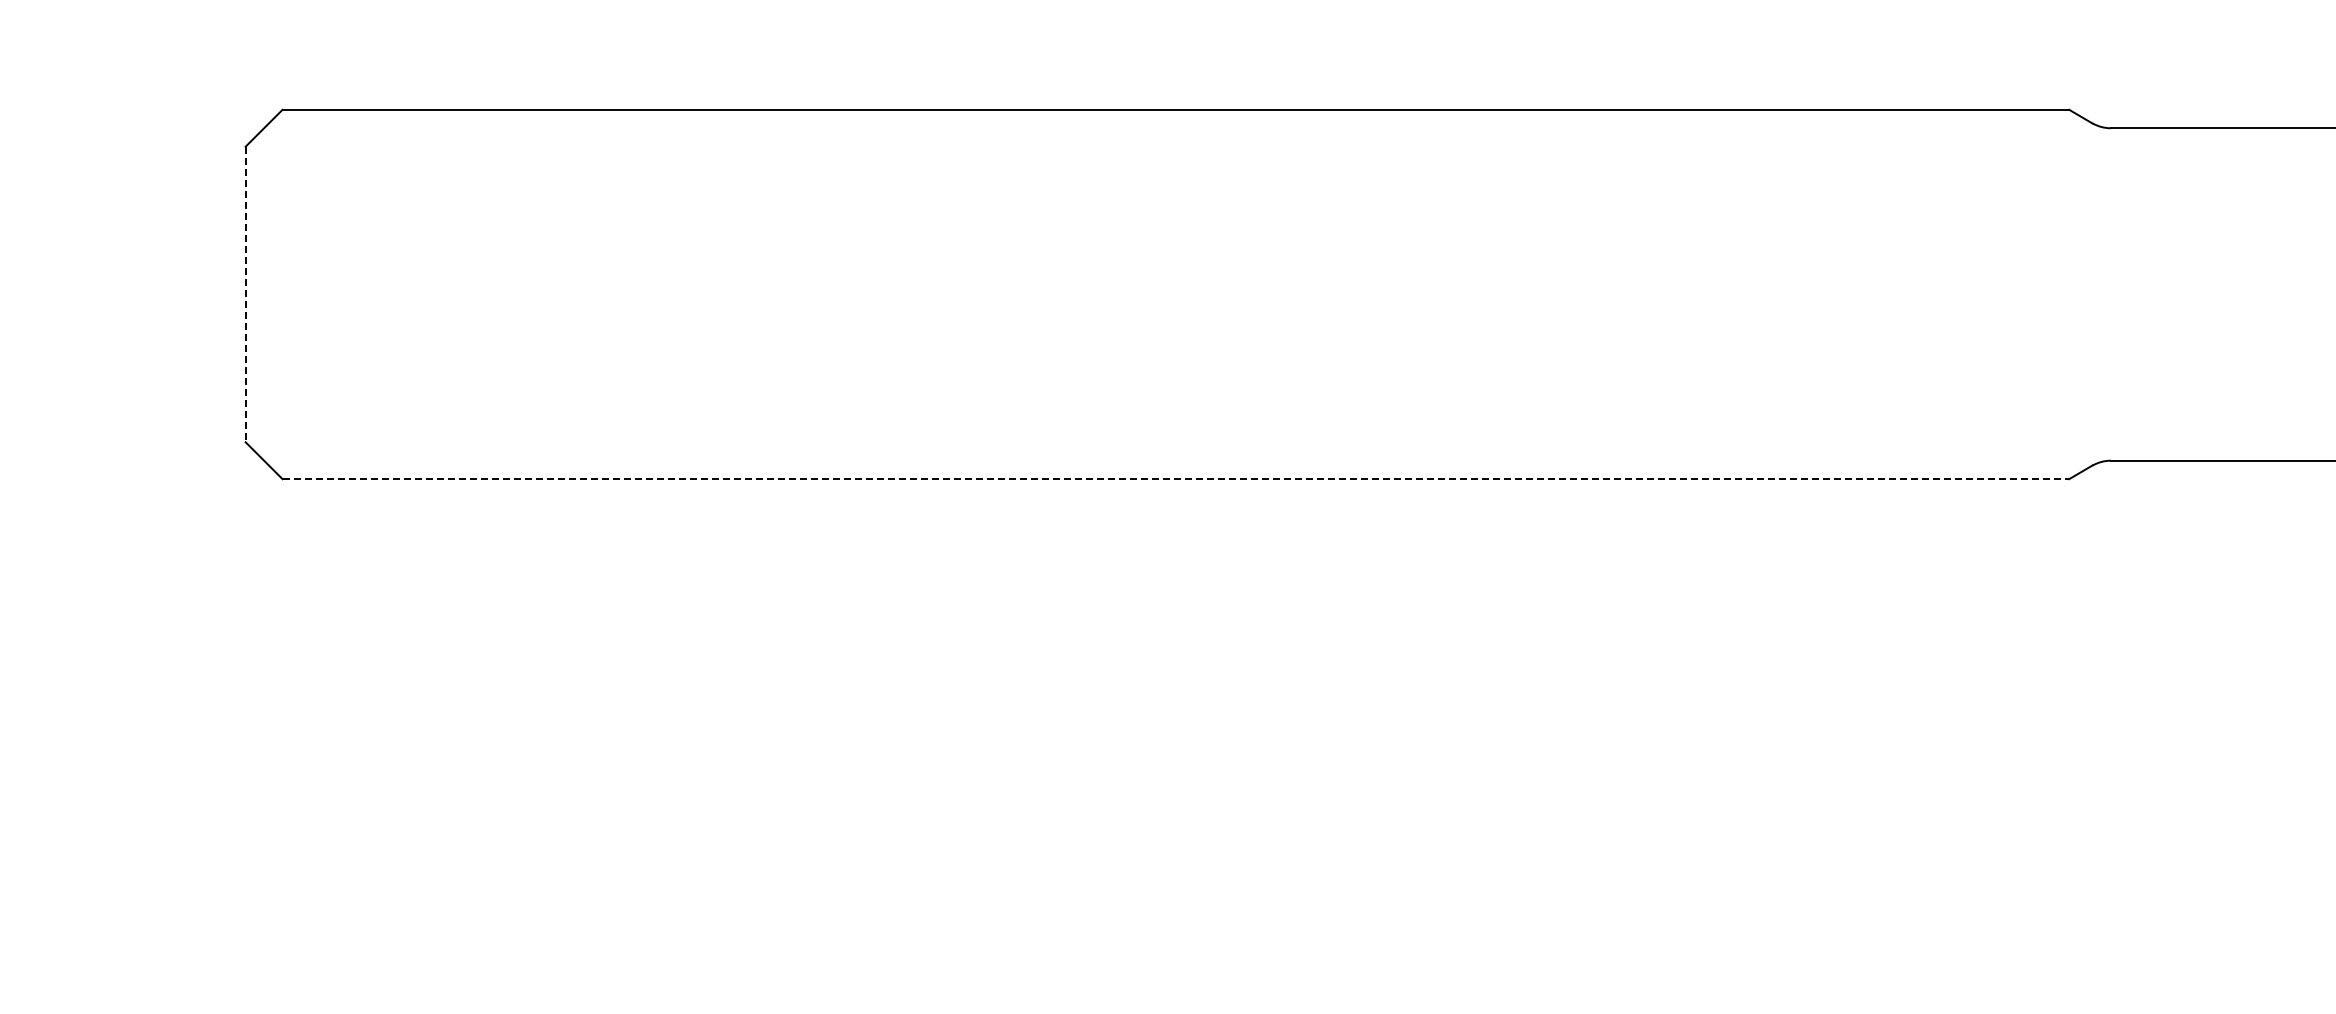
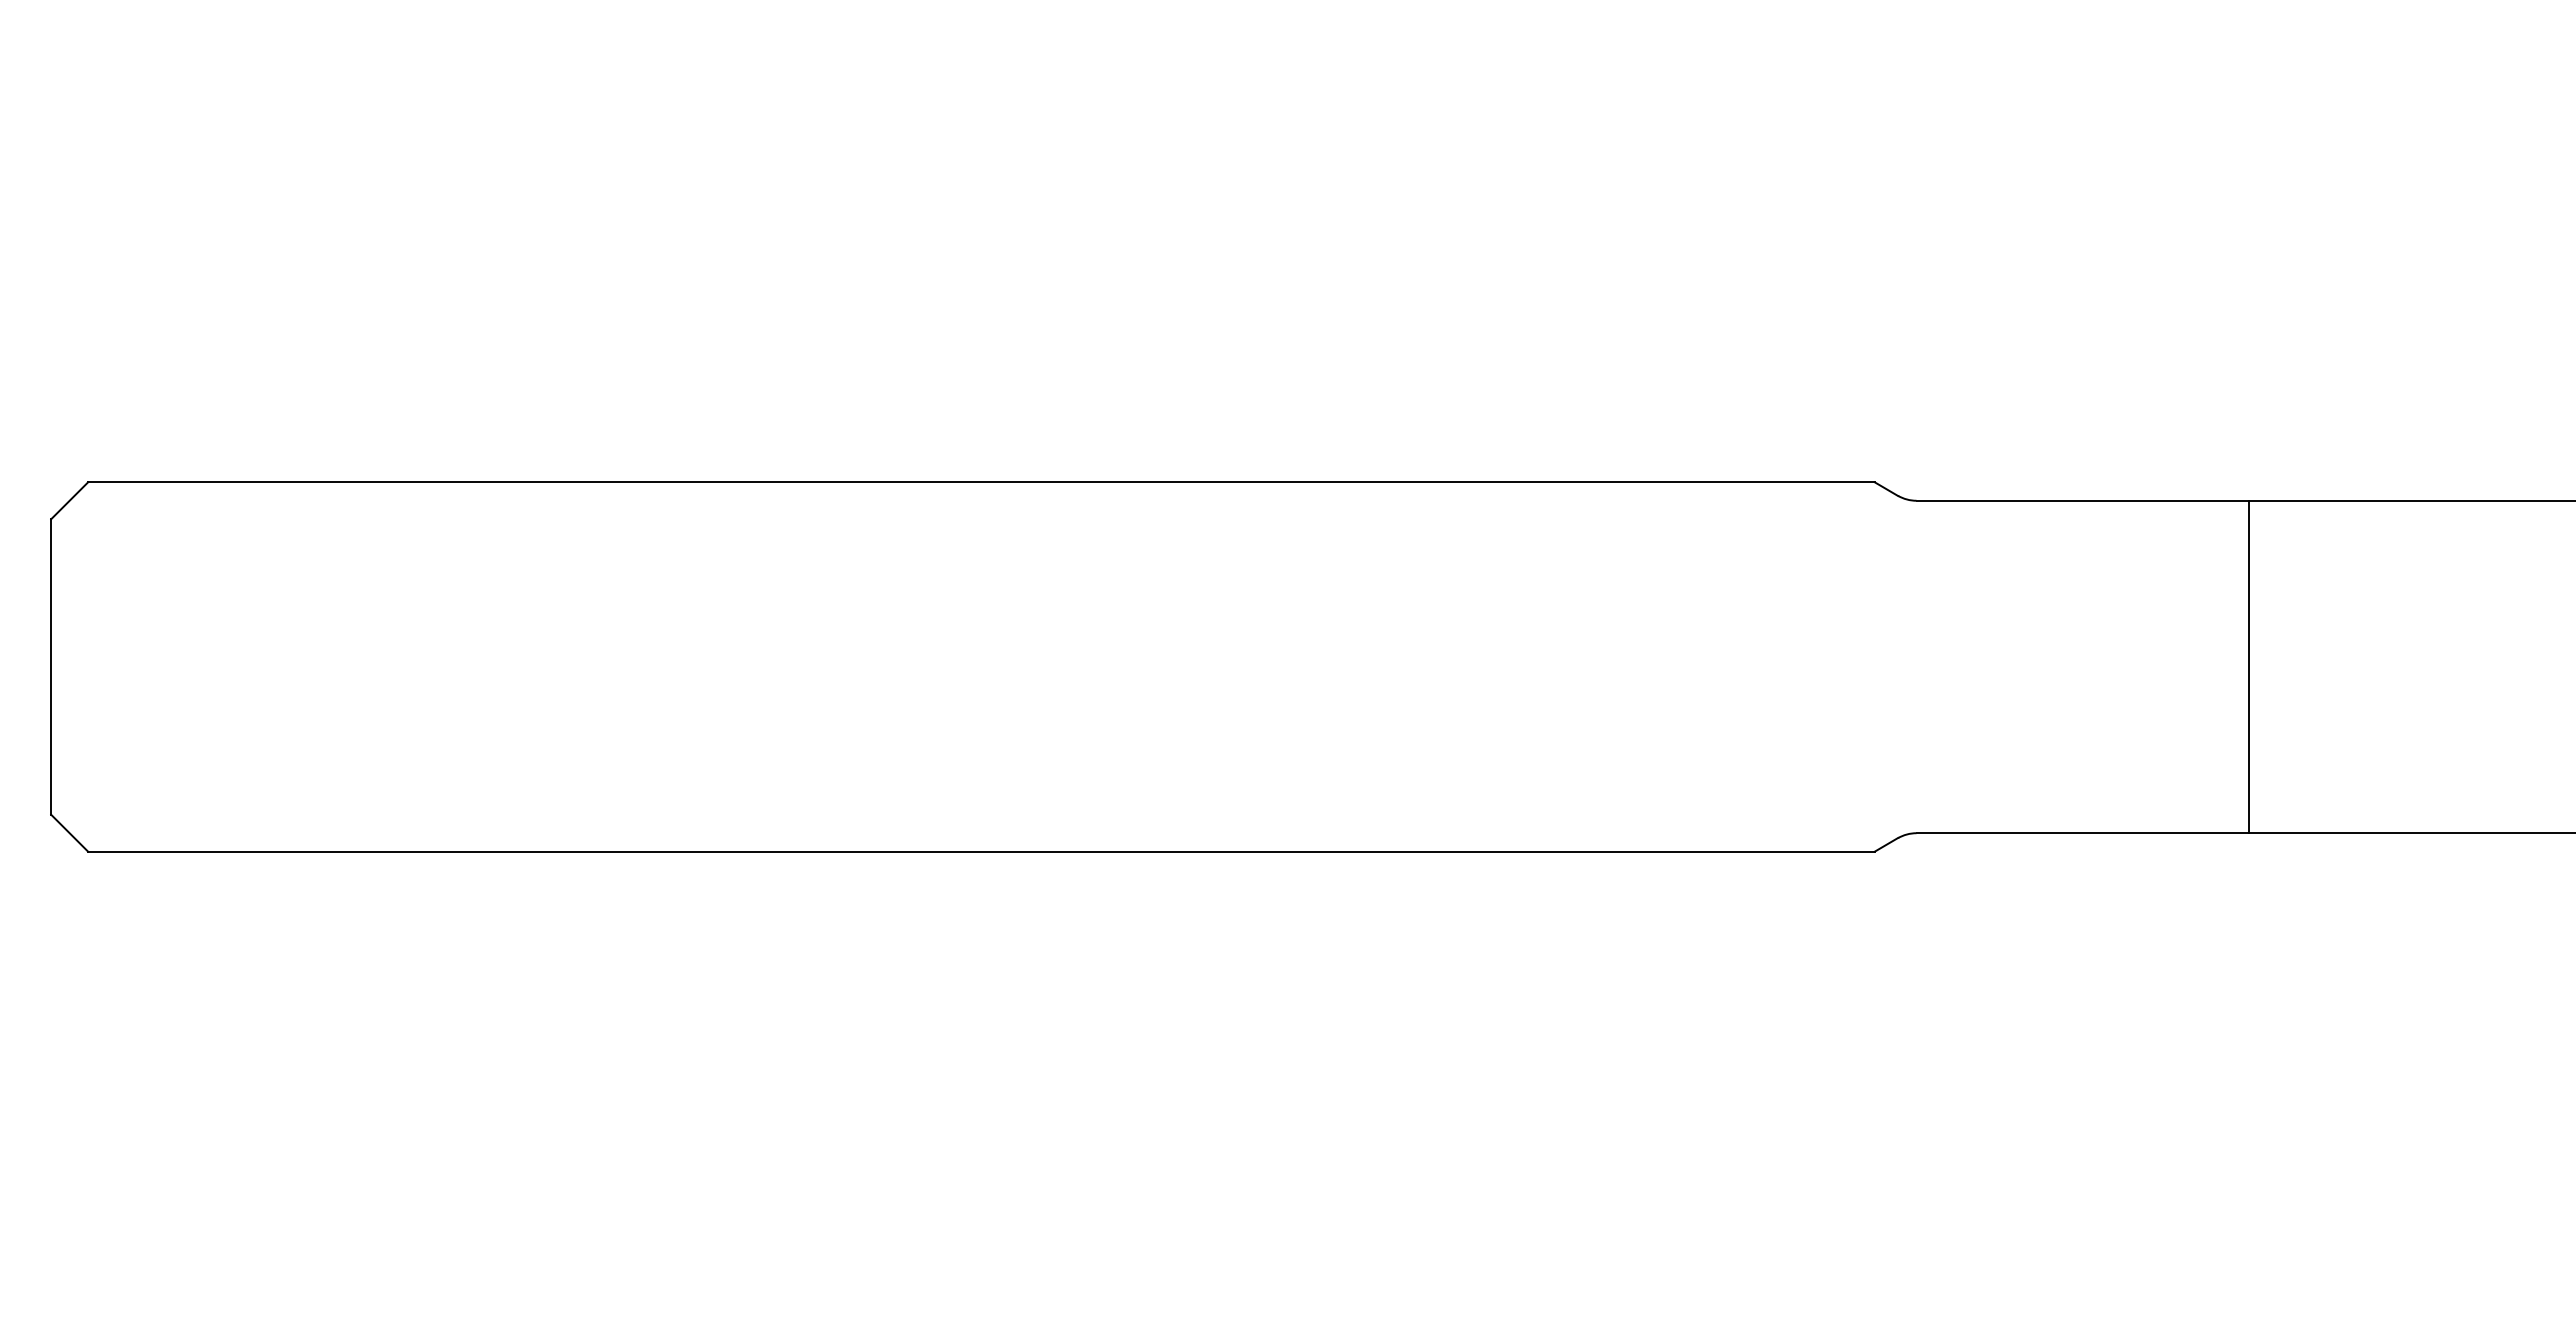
line: (245, 294) -> (51, 667), dashed -> solid
line: (1175, 478) -> (981, 851), dashed -> solid

